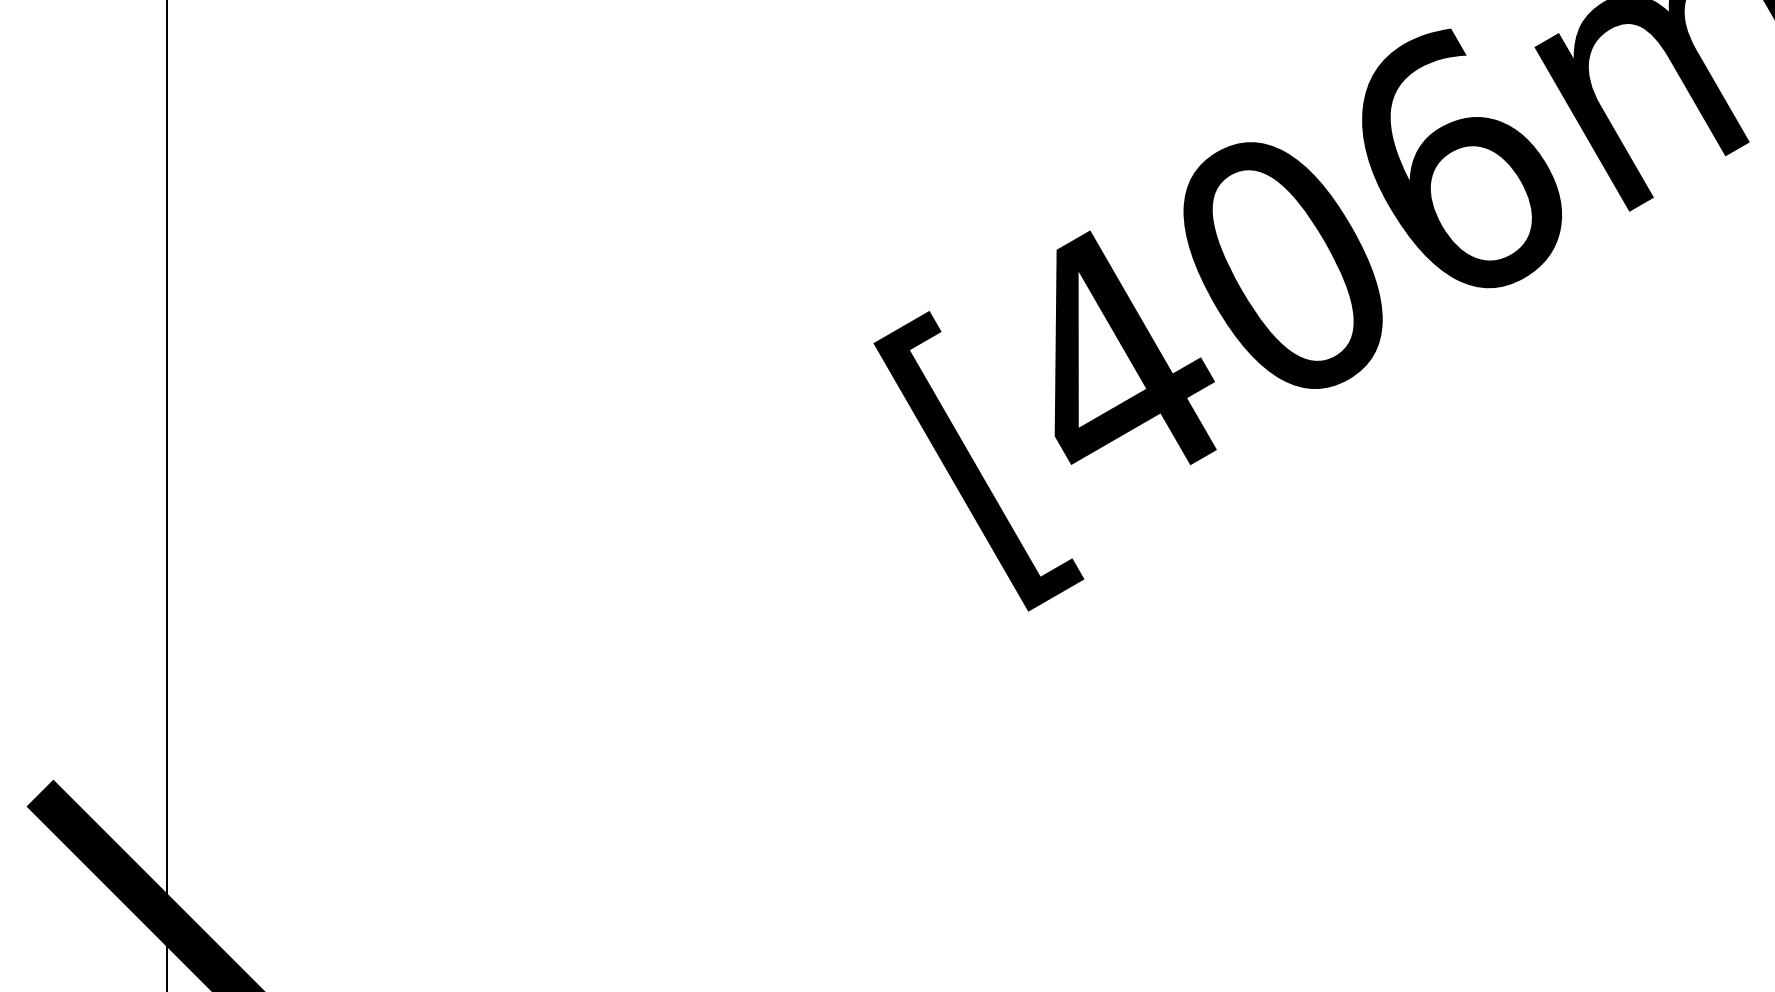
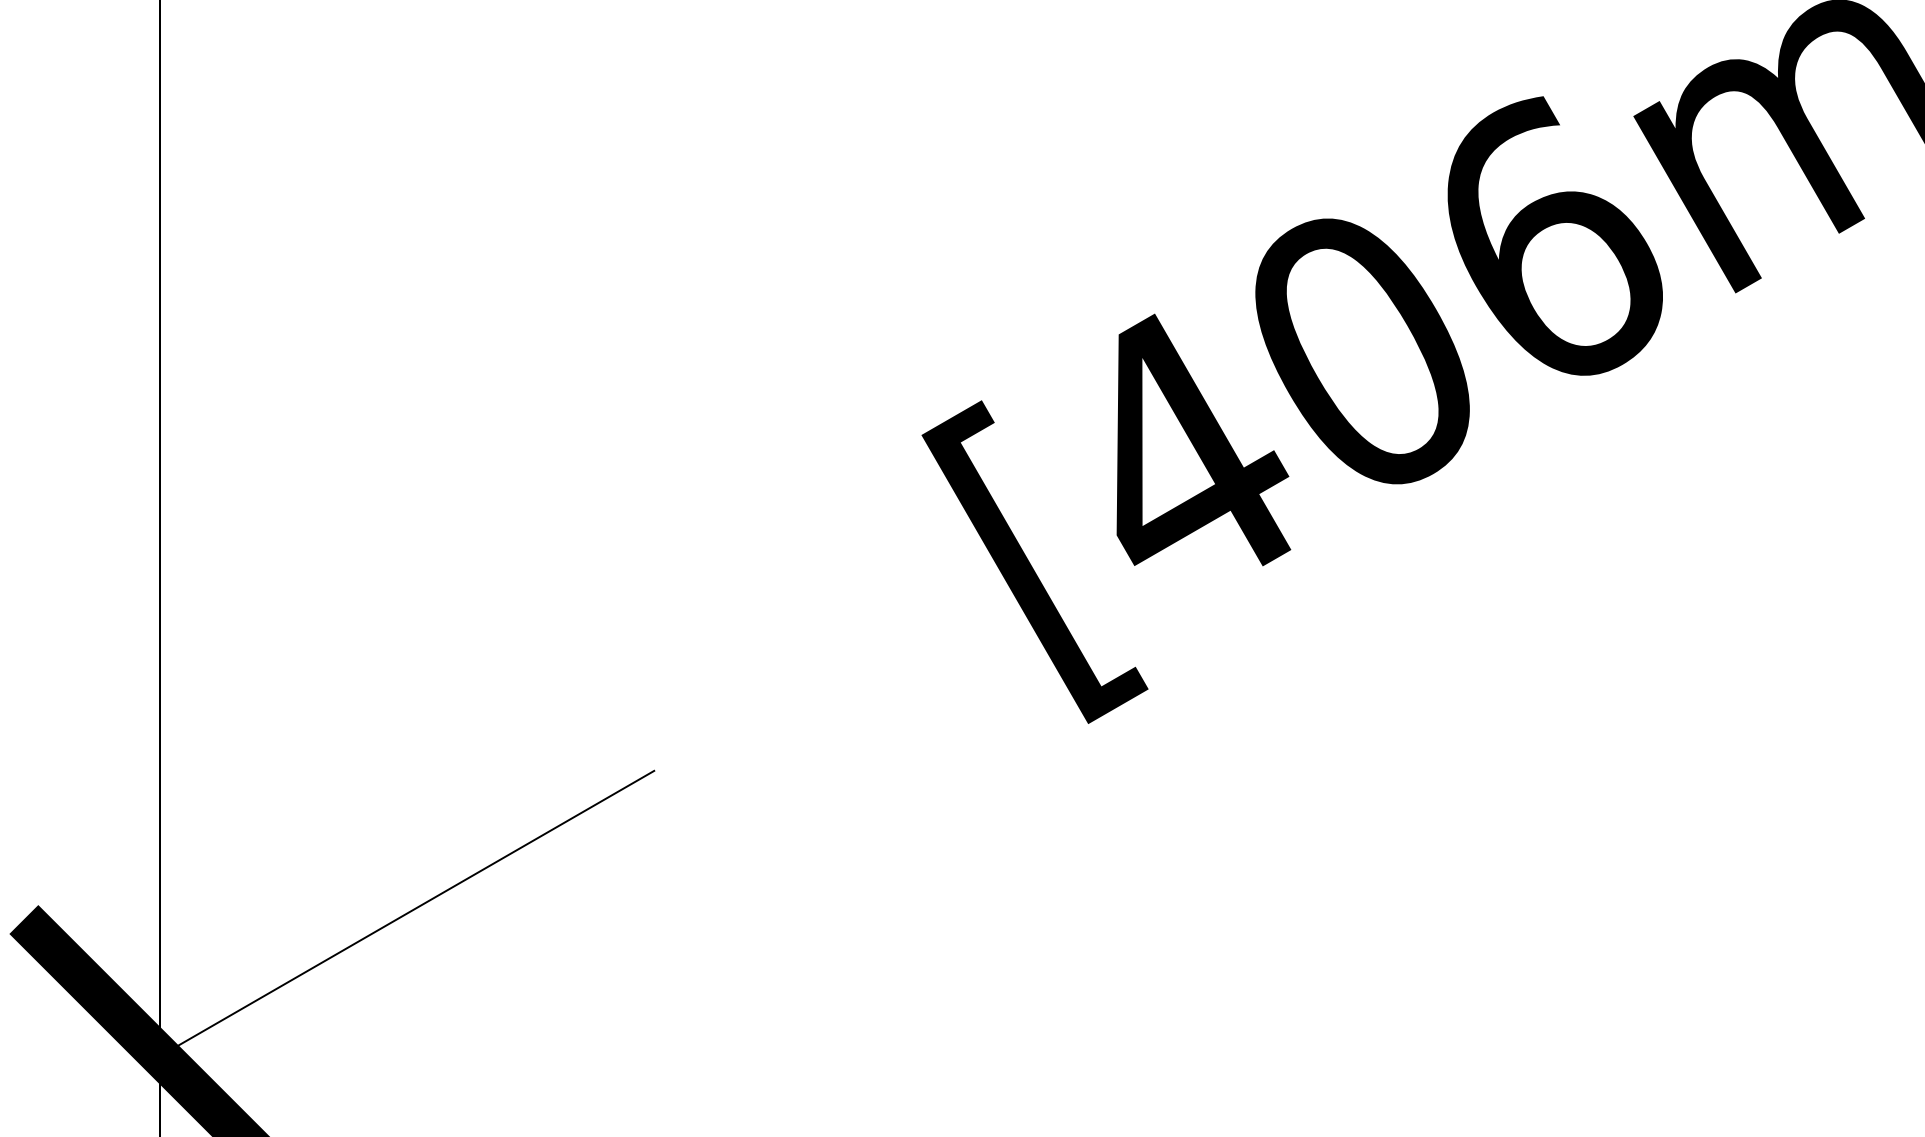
line: (396, 786) -> (407, 912), added

